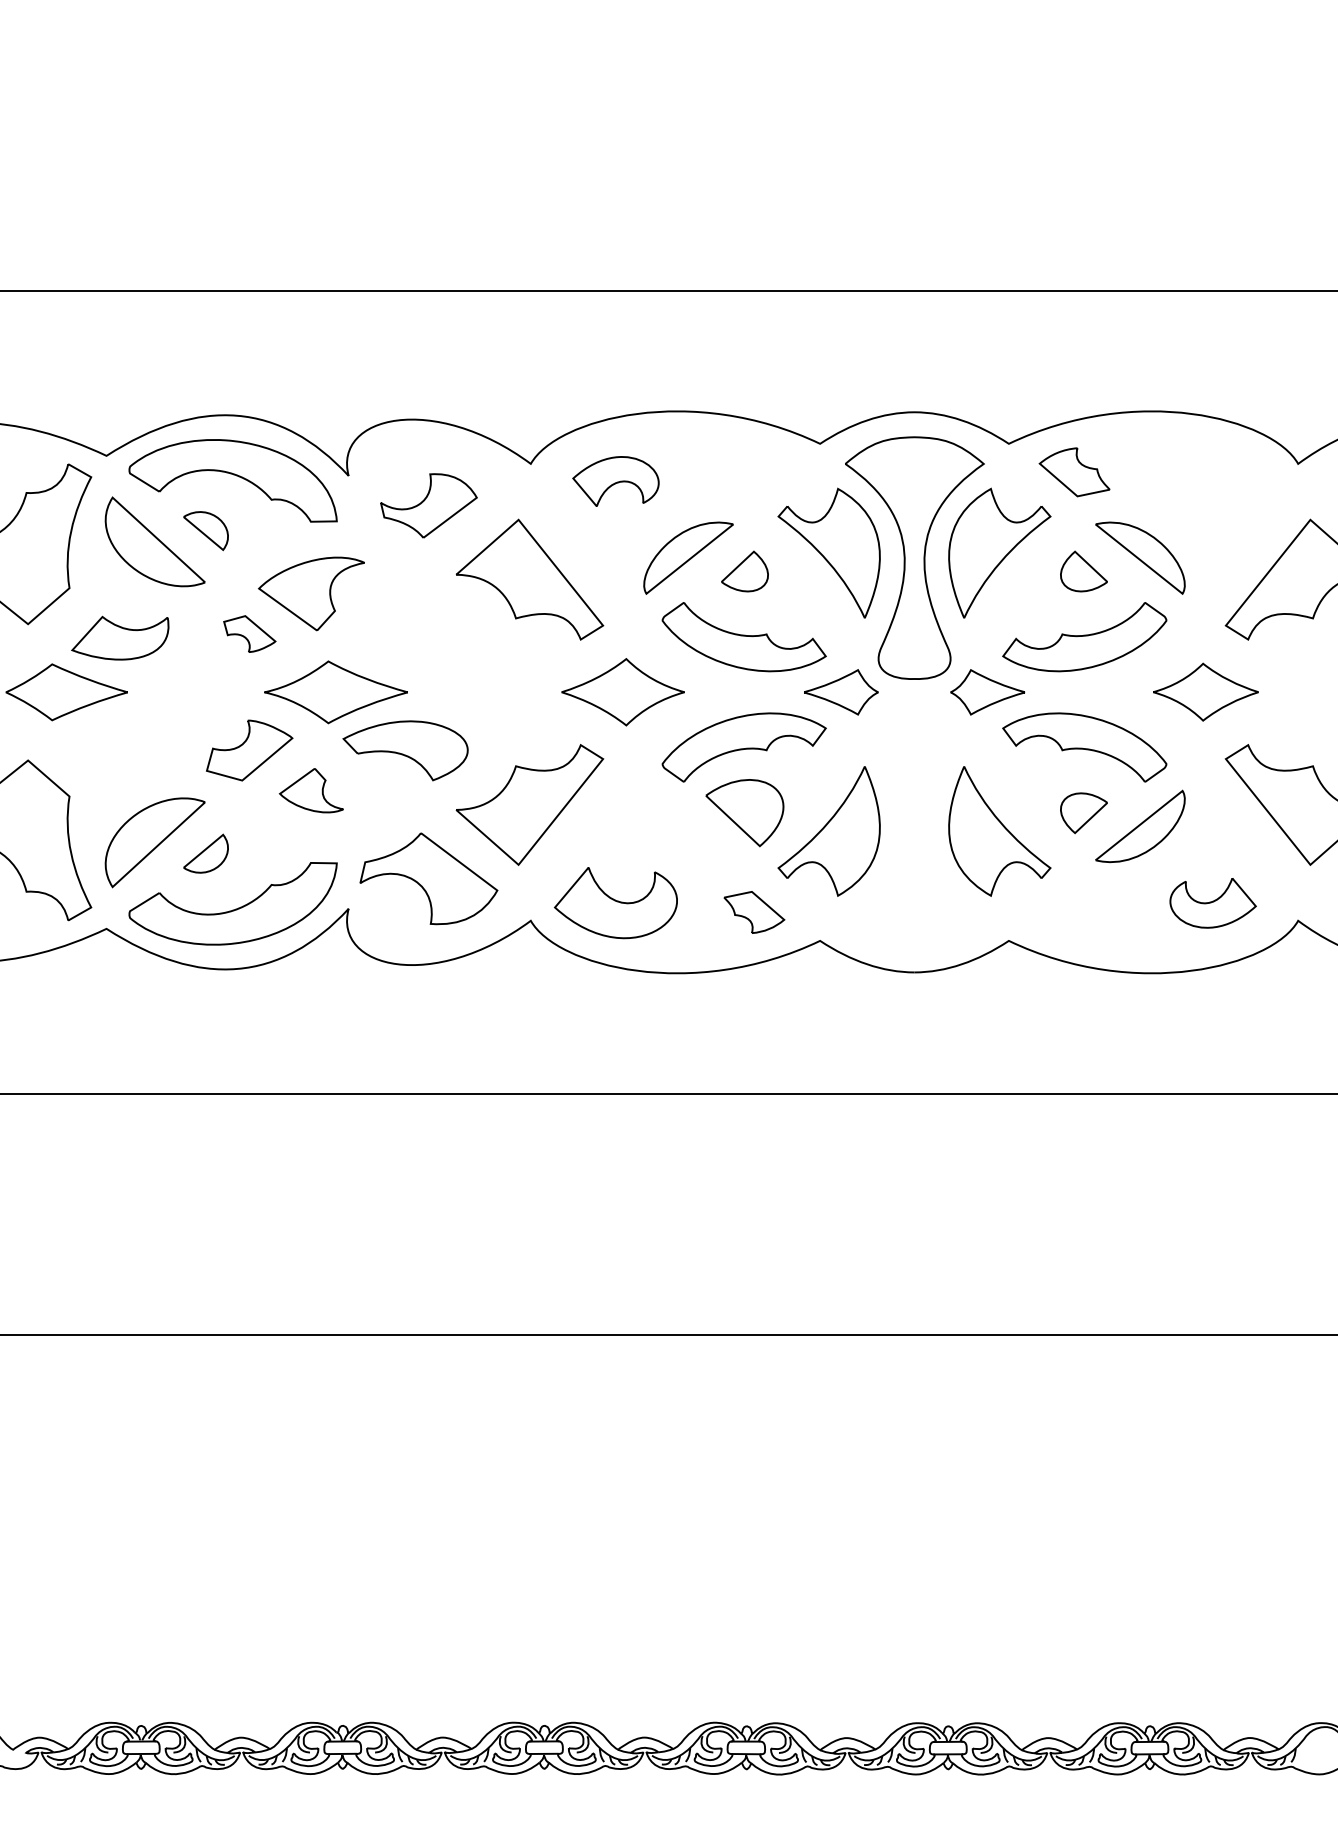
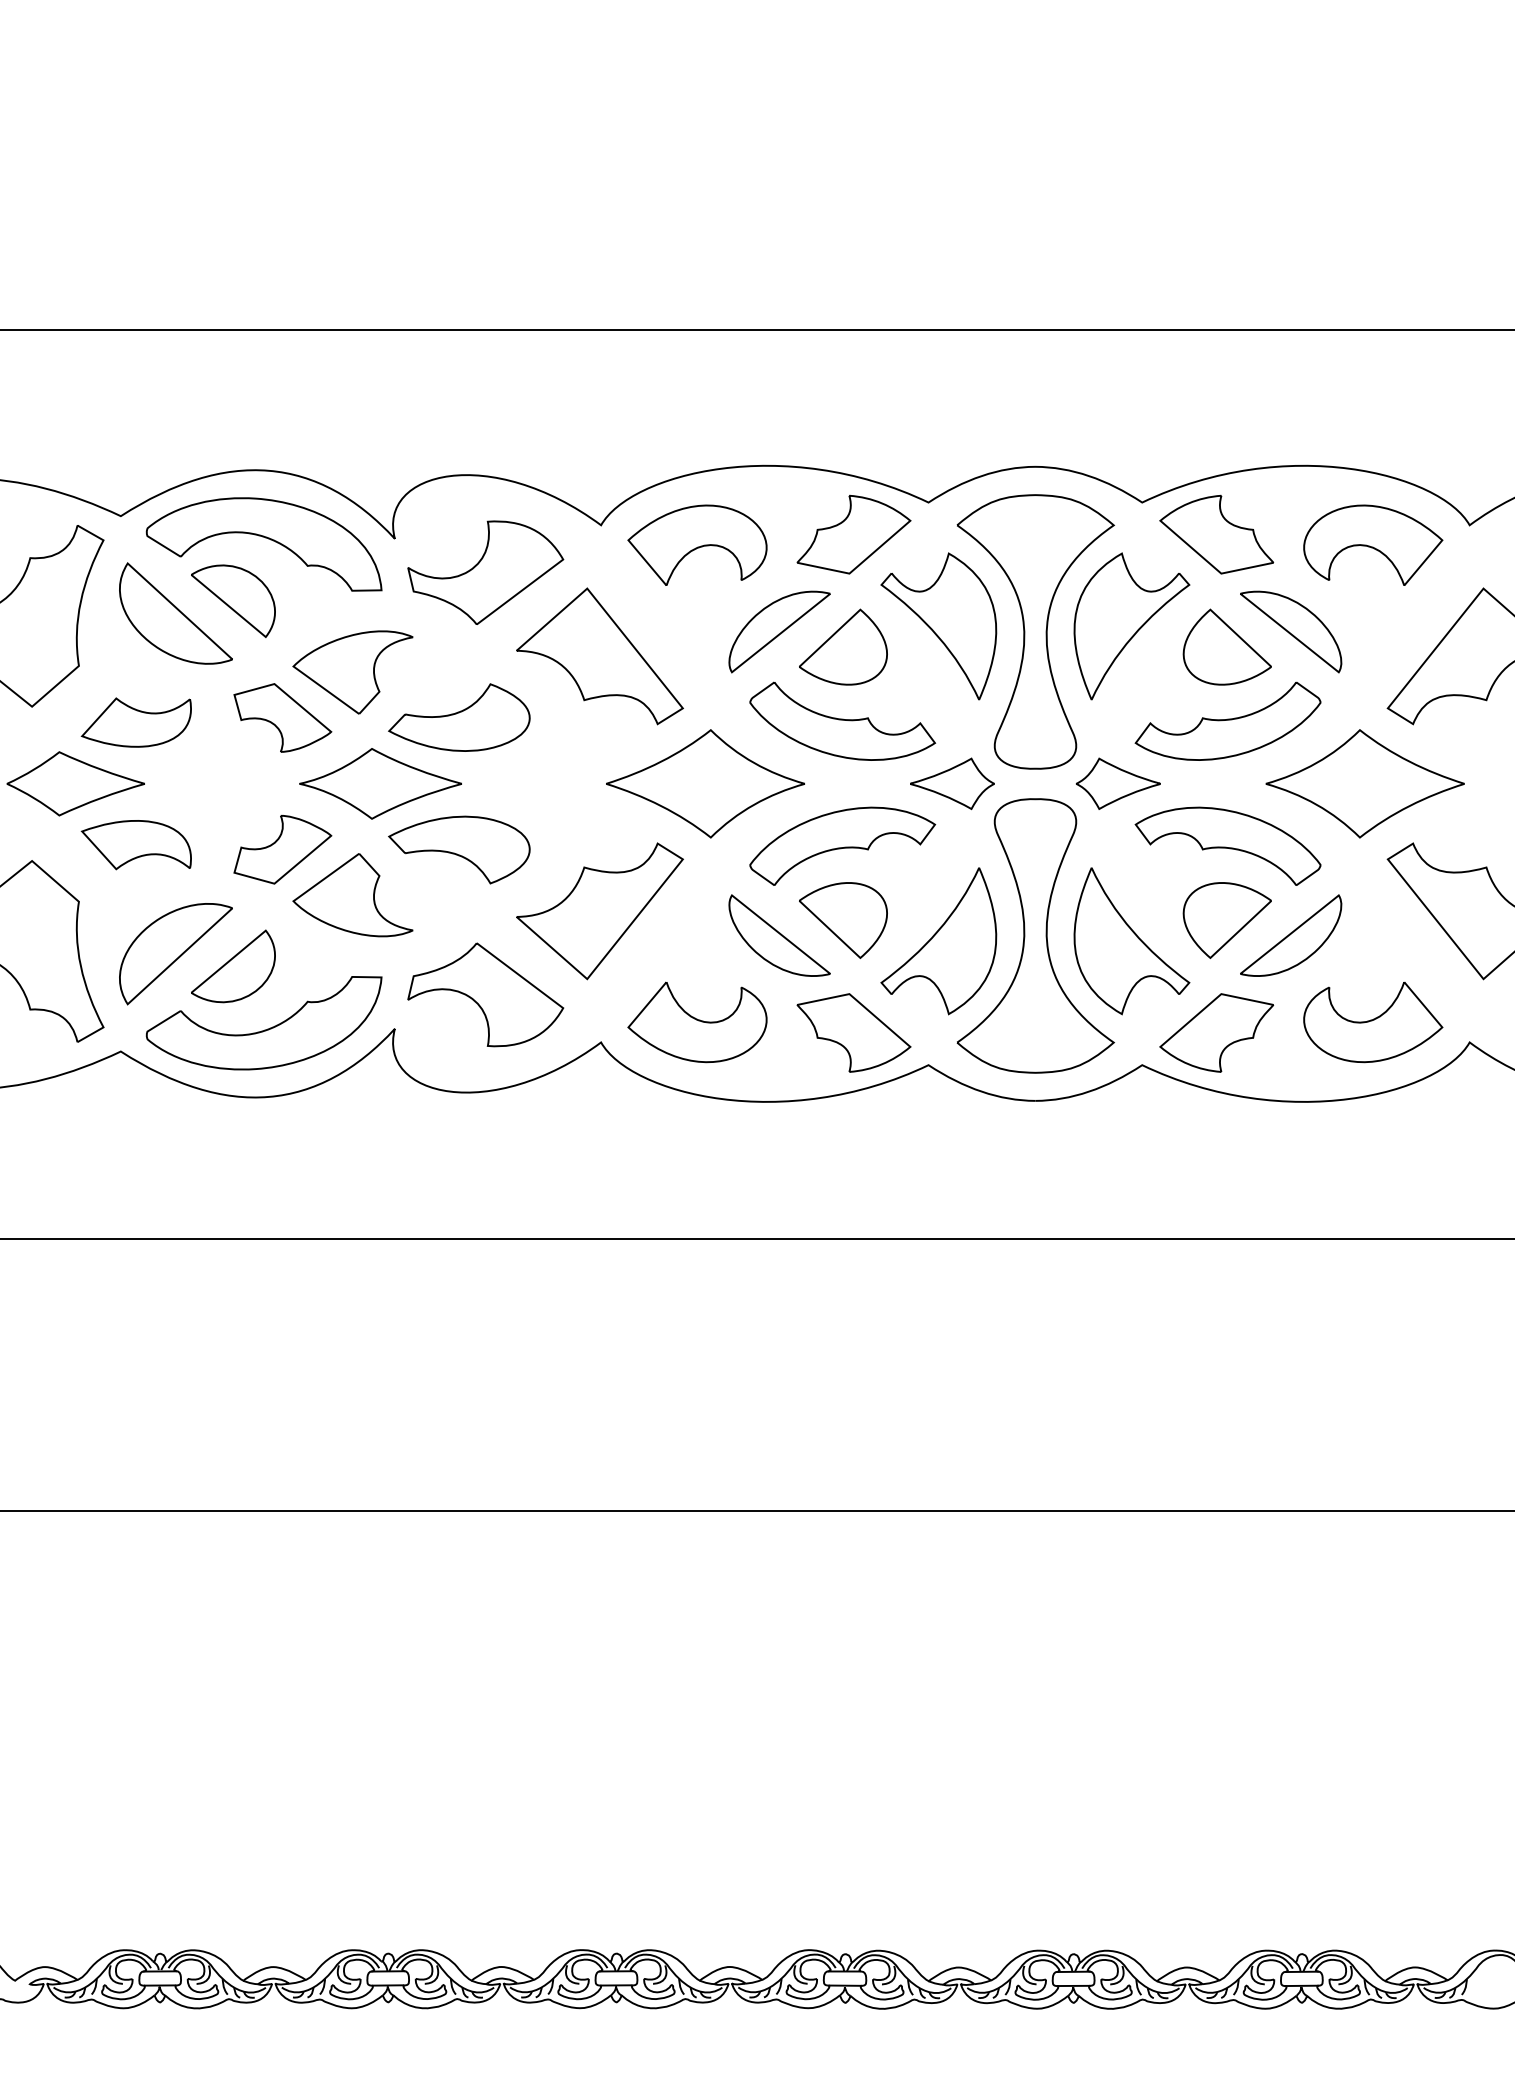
part: (754, 472) -> (854, 535), added
part: (1074, 472) -> (1216, 535), size x1.43
part: (615, 481) -> (696, 545), size x1.43
part: (1212, 481) -> (1372, 545), added
part: (428, 505) -> (485, 572), size x1.43
part: (205, 530) -> (232, 600), size x1.67
part: (744, 571) -> (842, 647), size x1.67
part: (1083, 571) -> (1226, 647), size x1.67
part: (249, 633) -> (282, 717), size x1.67
part: (405, 633) -> (459, 717), added
part: (622, 691) -> (704, 782), size x1.43
part: (1205, 691) -> (1364, 782), size x1.67
part: (120, 746) -> (136, 845), added
part: (311, 790) -> (352, 894), size x1.67
part: (1083, 813) -> (1226, 920), size x1.67
part: (688, 826) -> (779, 935), added
part: (914, 826) -> (1035, 935), added
part: (205, 853) -> (232, 966), size x1.67
part: (1213, 903) -> (1373, 1022), size x1.43
part: (754, 912) -> (854, 1033), size x1.67
part: (1074, 912) -> (1216, 1033), added

